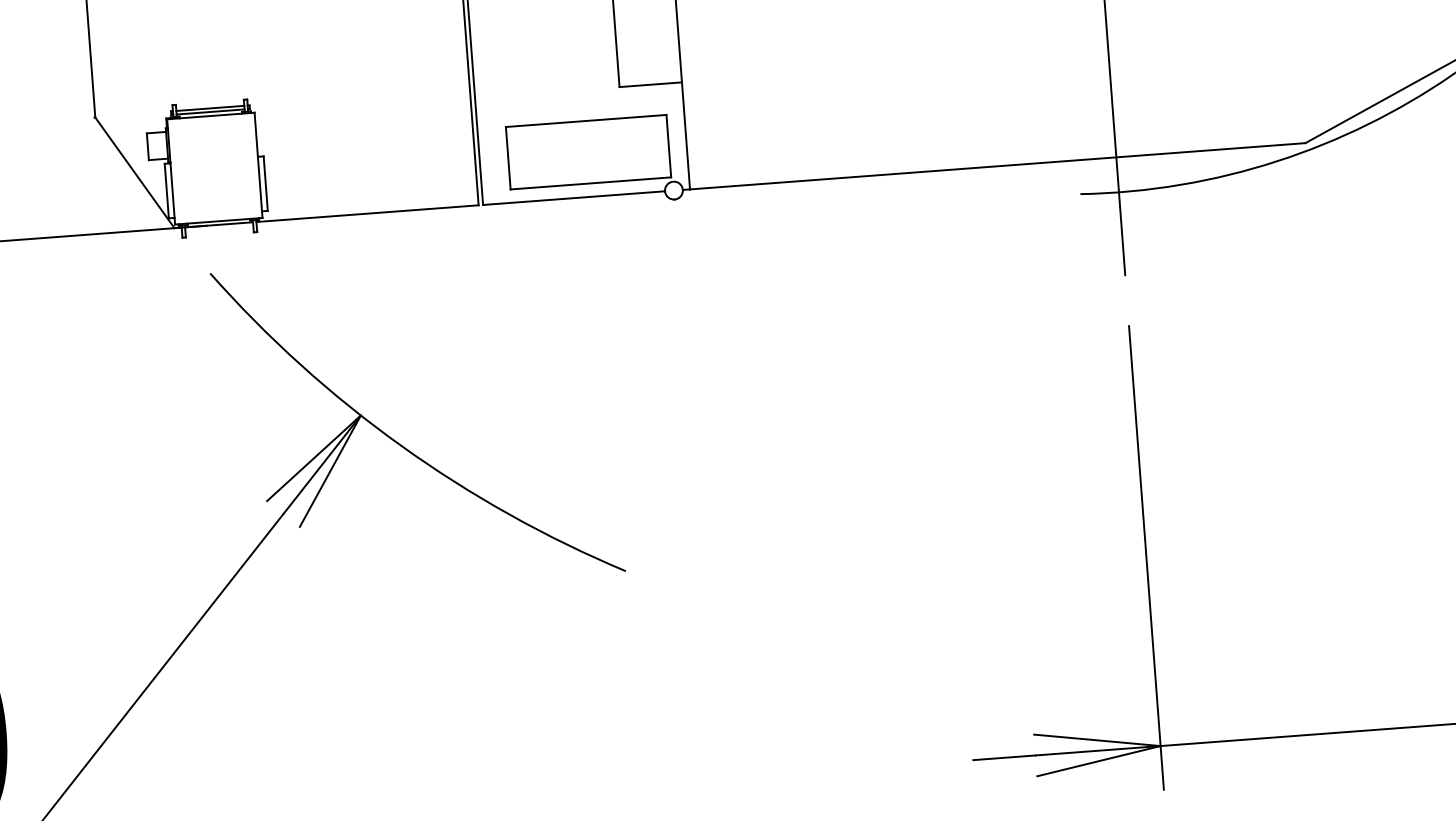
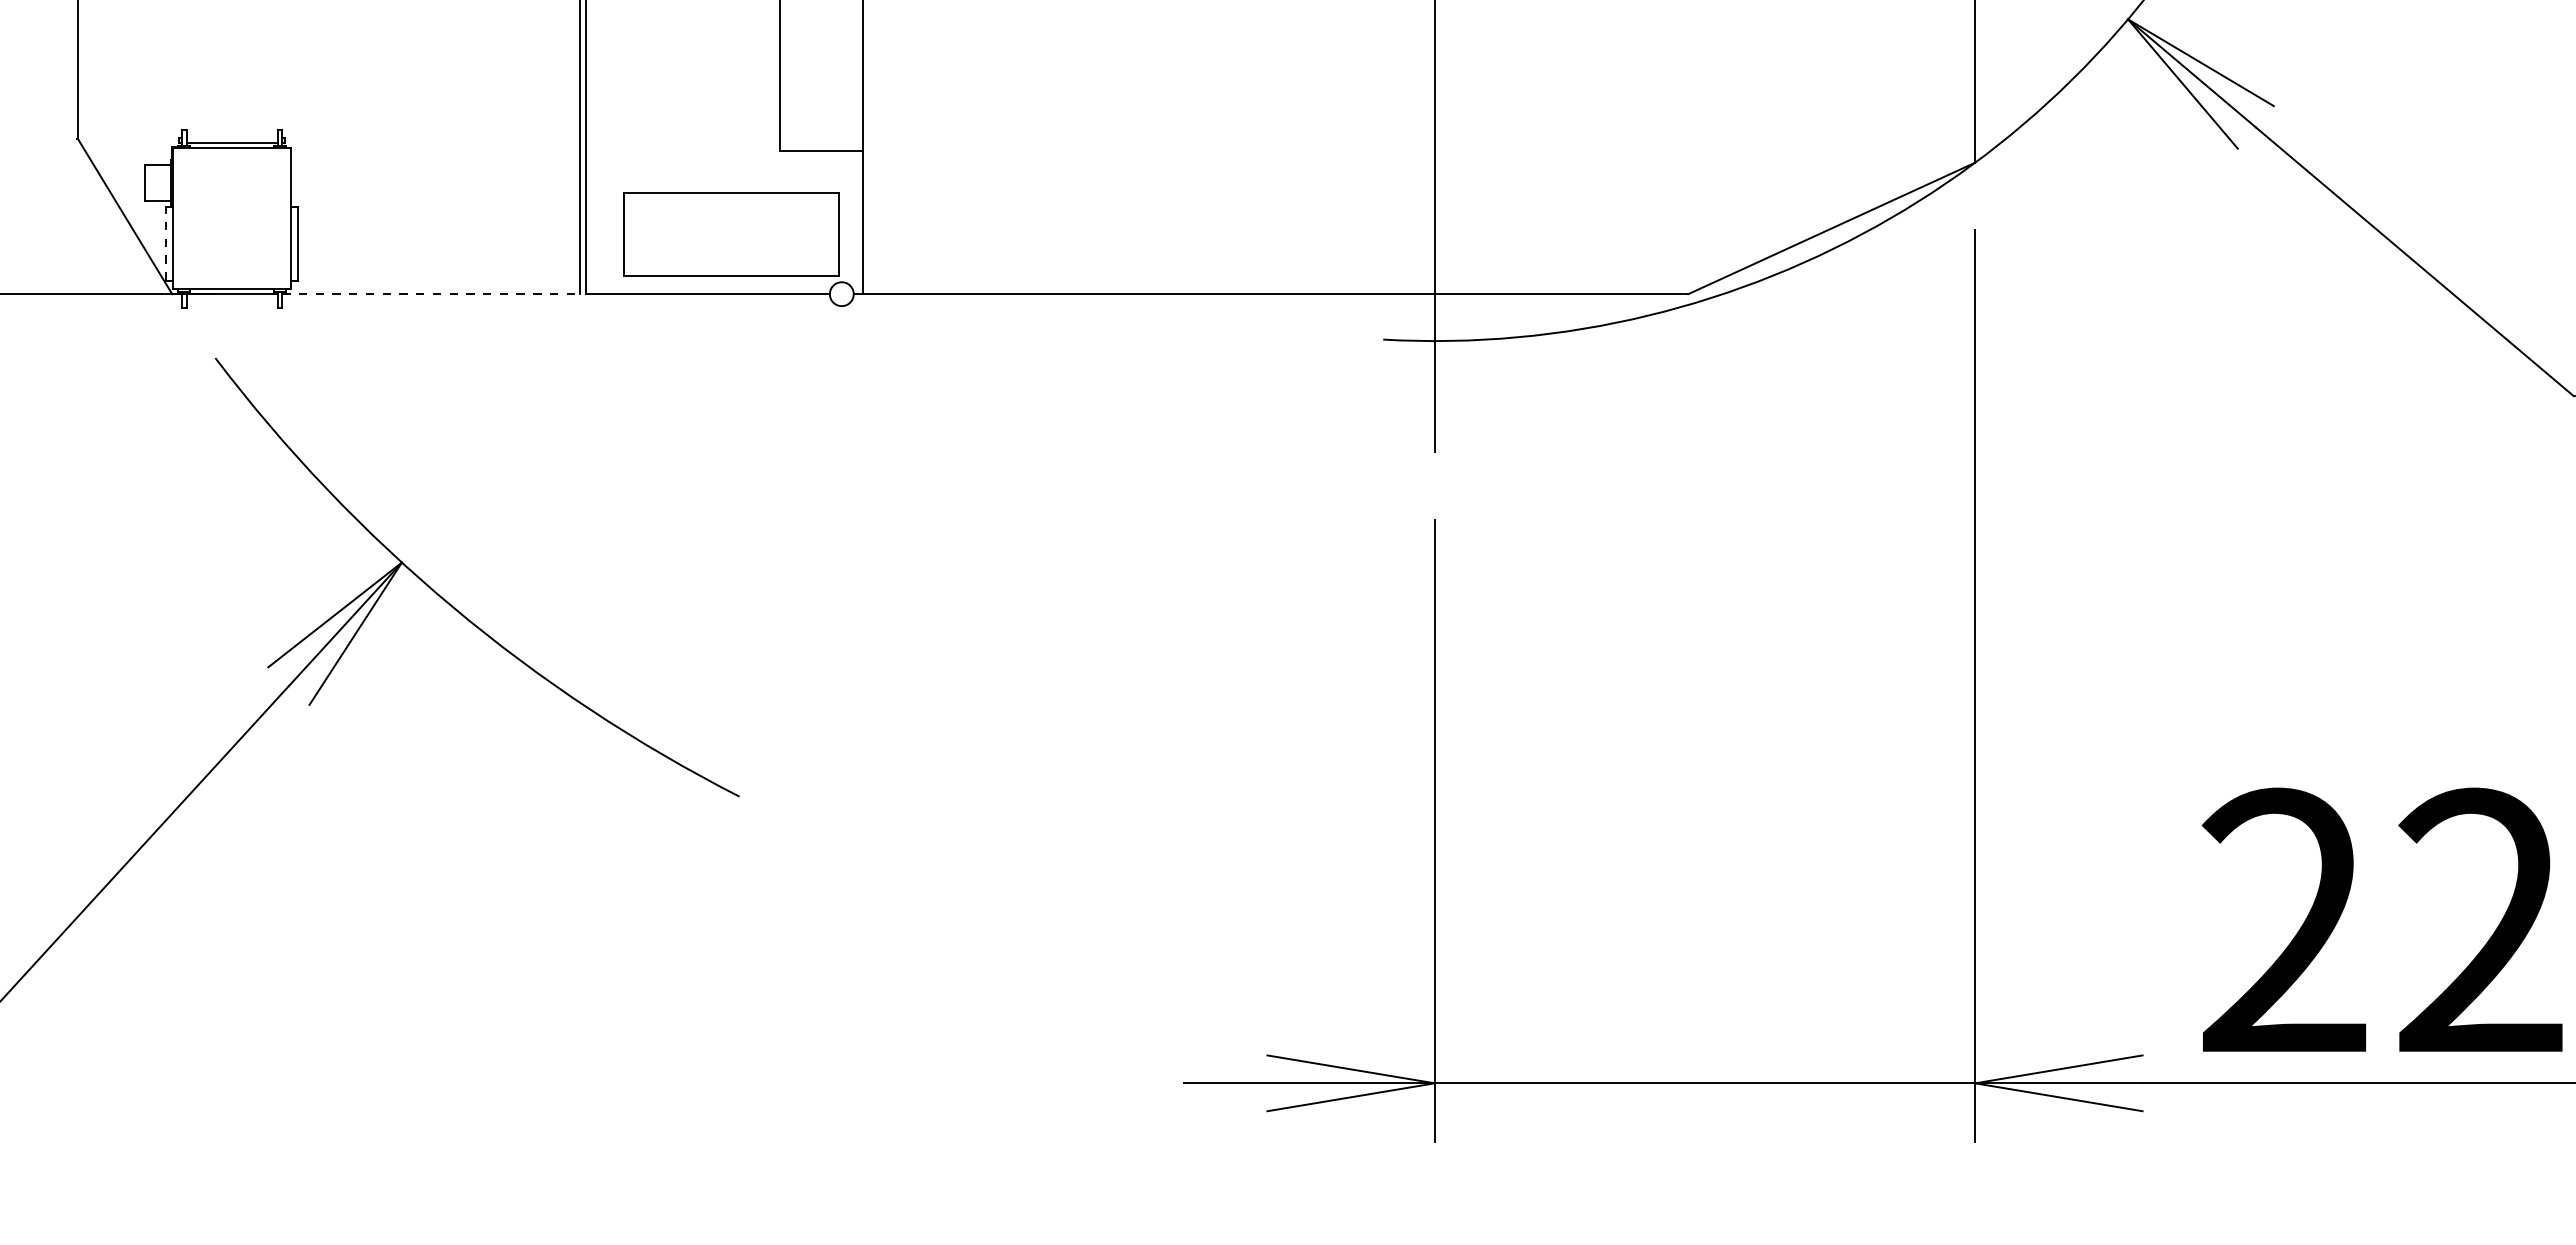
line: (209, 108) -> (231, 138), removed
line: (166, 190) -> (165, 243), solid -> dashed
line: (367, 213) -> (431, 294), solid -> dashed

